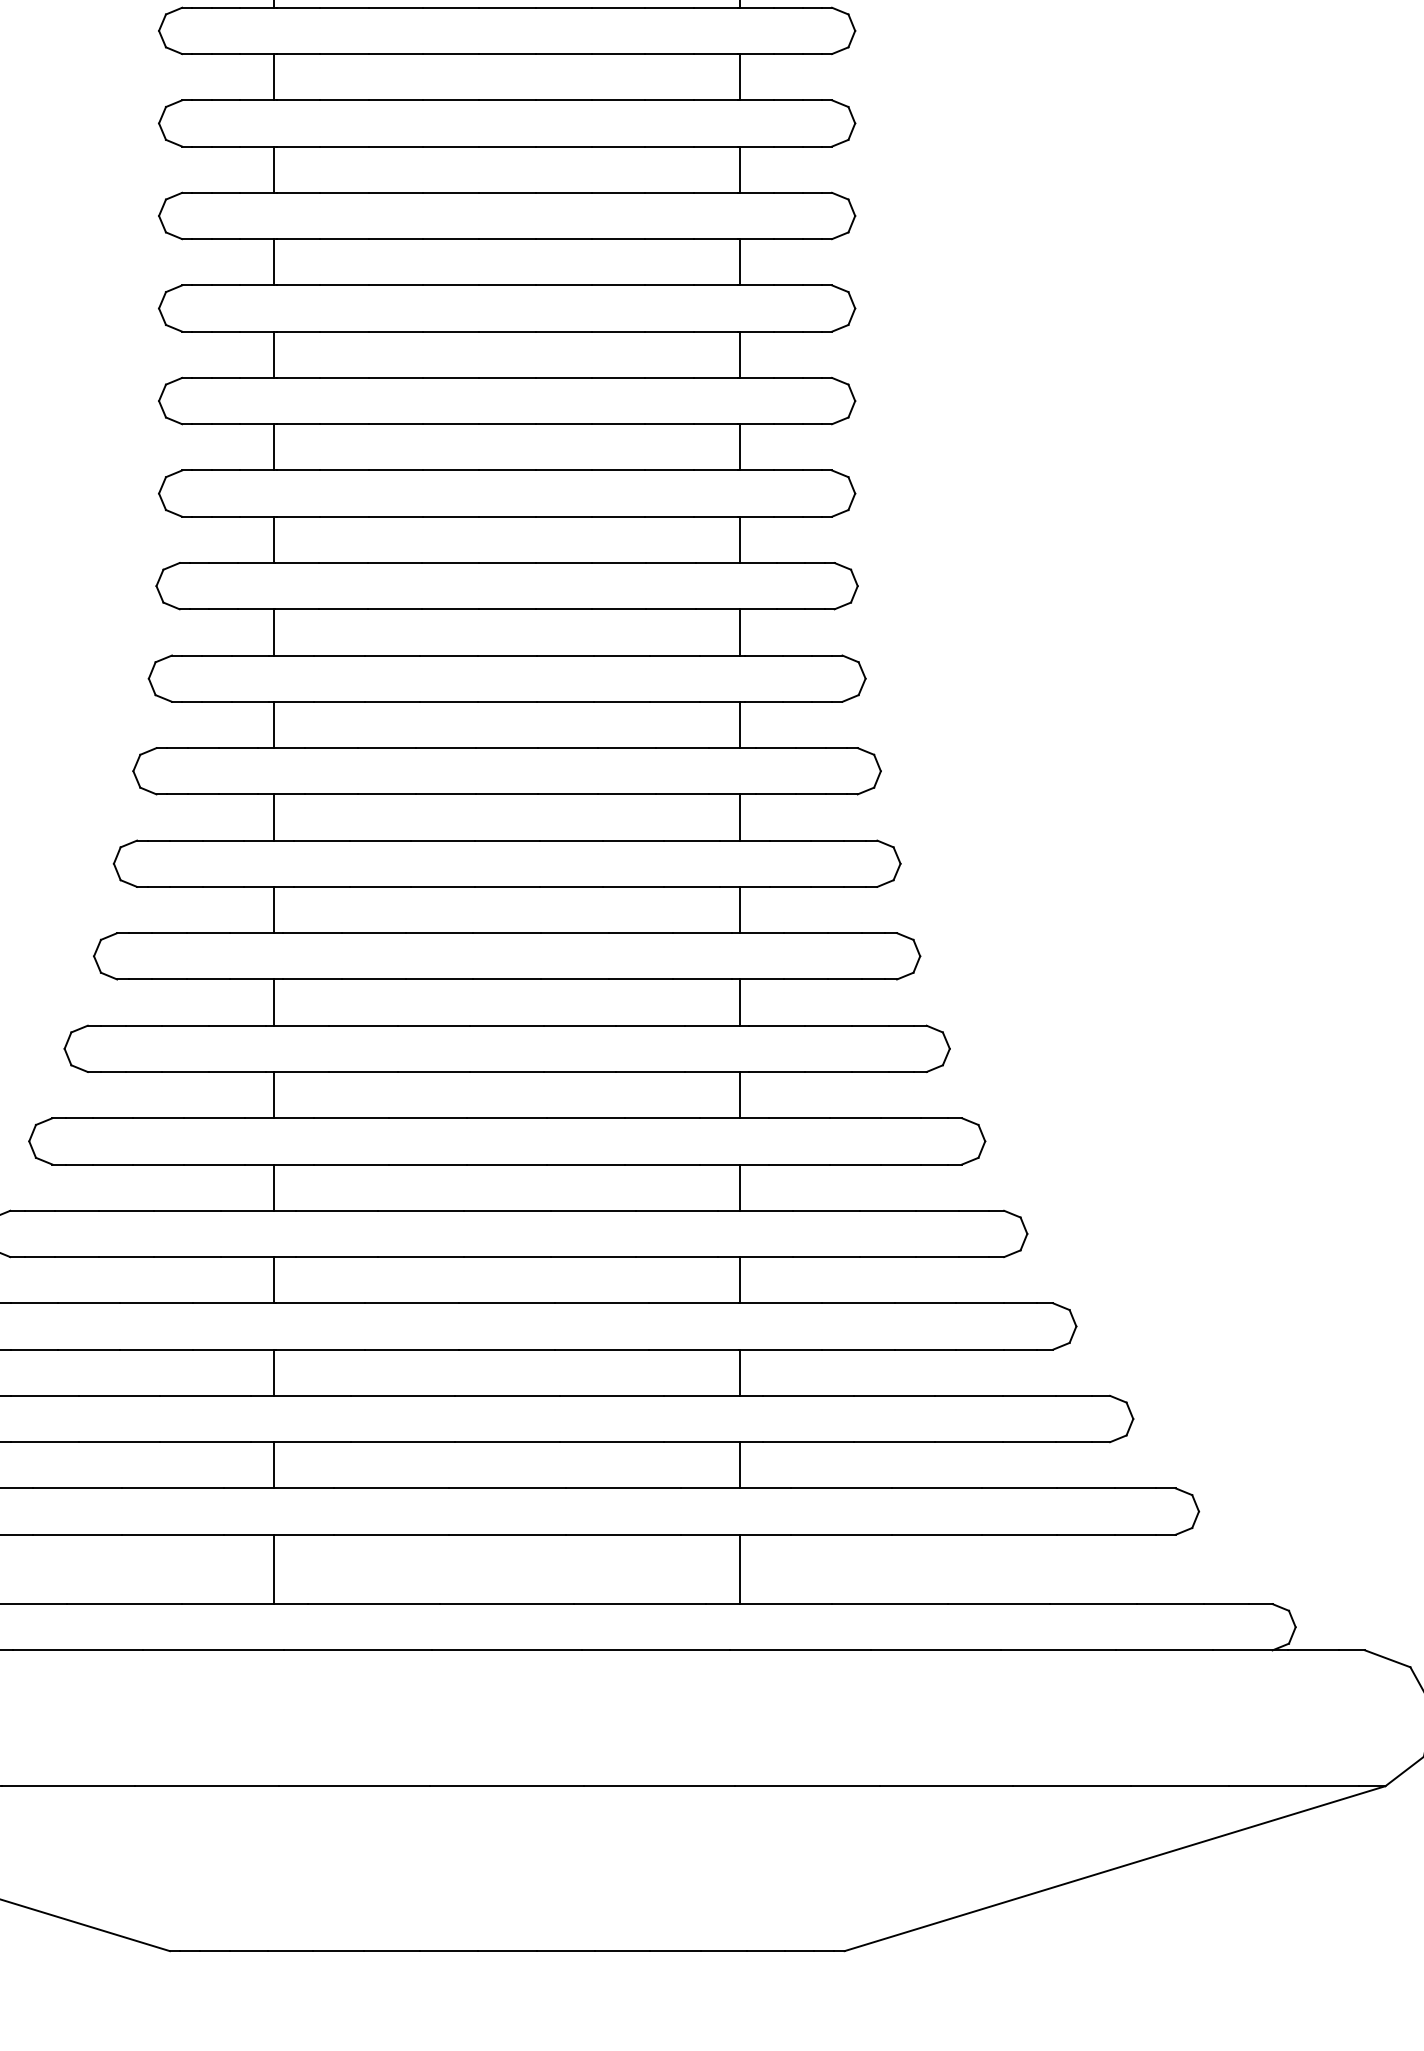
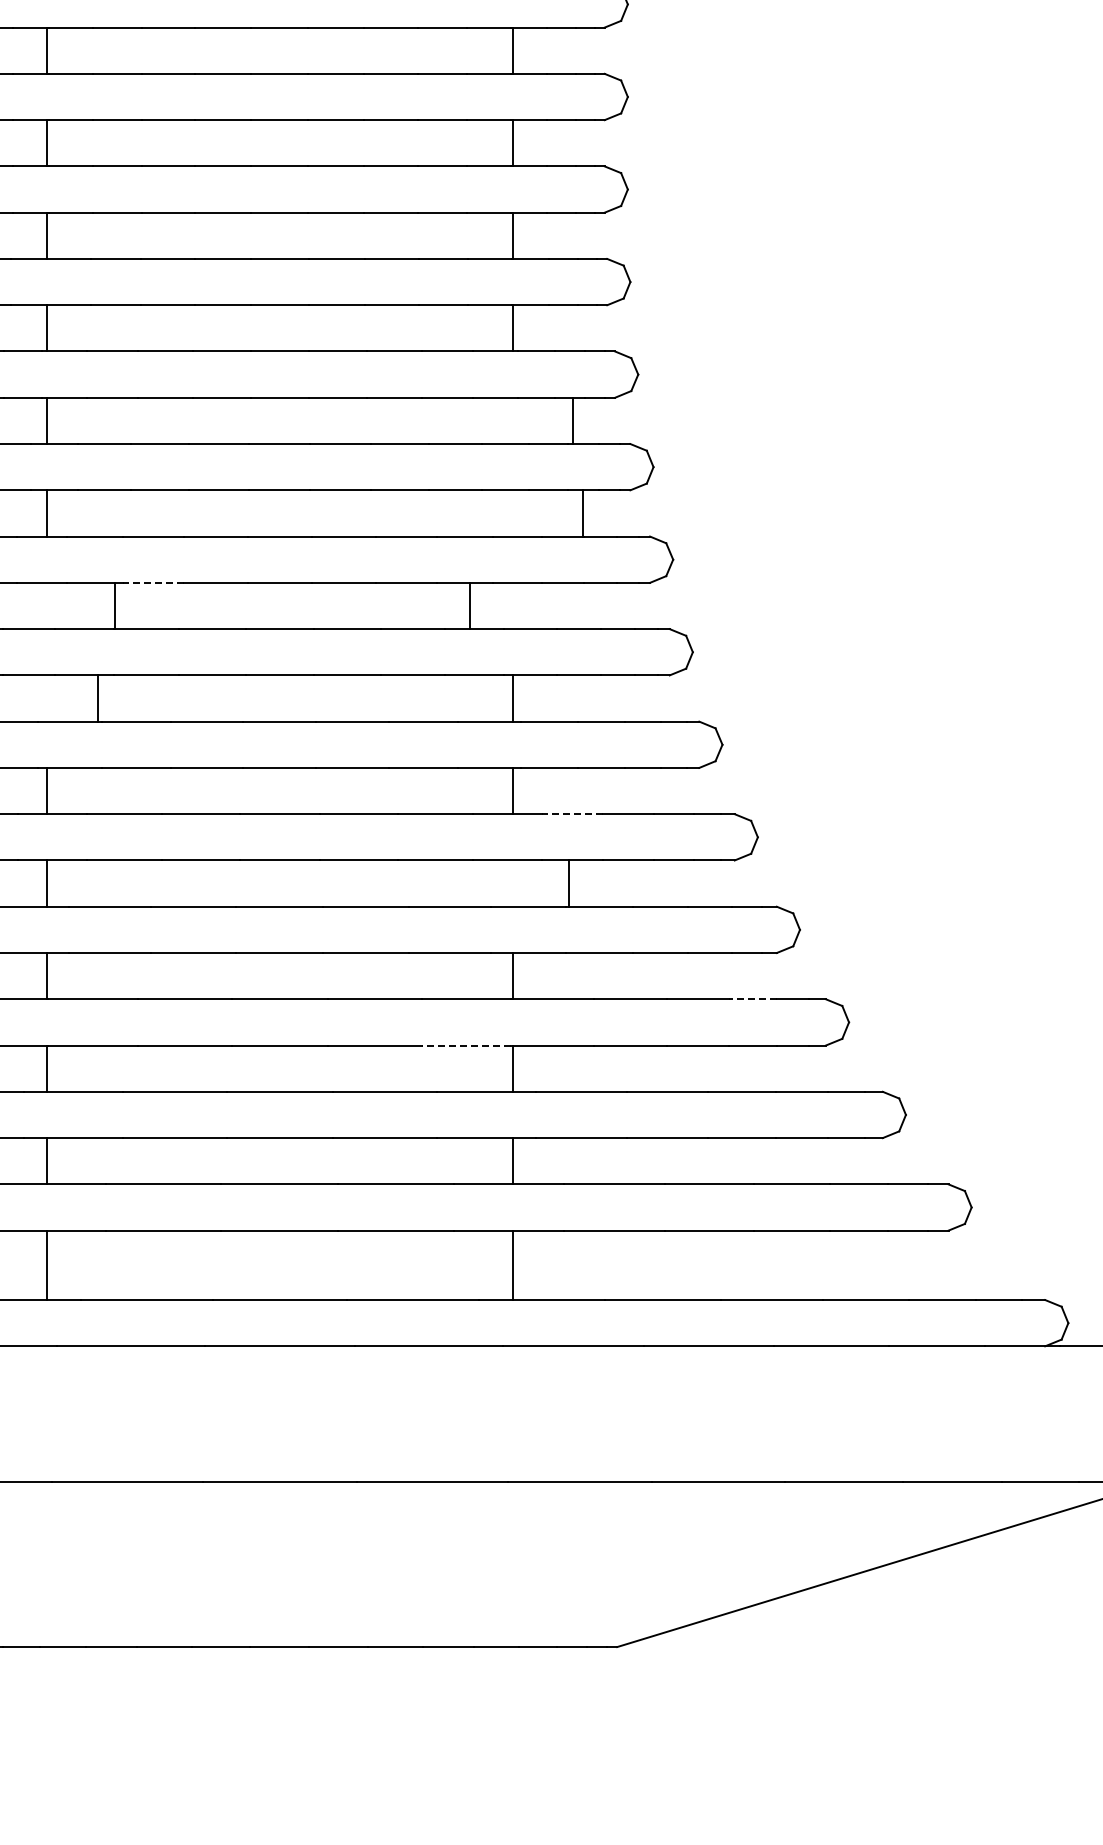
line: (740, 724) -> (573, 420), moved
line: (740, 817) -> (583, 513), moved
line: (380, 886) -> (153, 582), solid -> dashed
line: (274, 909) -> (115, 605), moved
line: (740, 909) -> (470, 605), moved
line: (274, 1002) -> (98, 698), moved
line: (799, 1118) -> (572, 814), solid -> dashed
line: (740, 1187) -> (569, 883), moved
line: (980, 1303) -> (753, 999), solid -> dashed
line: (693, 1349) -> (466, 1045), solid -> dashed

